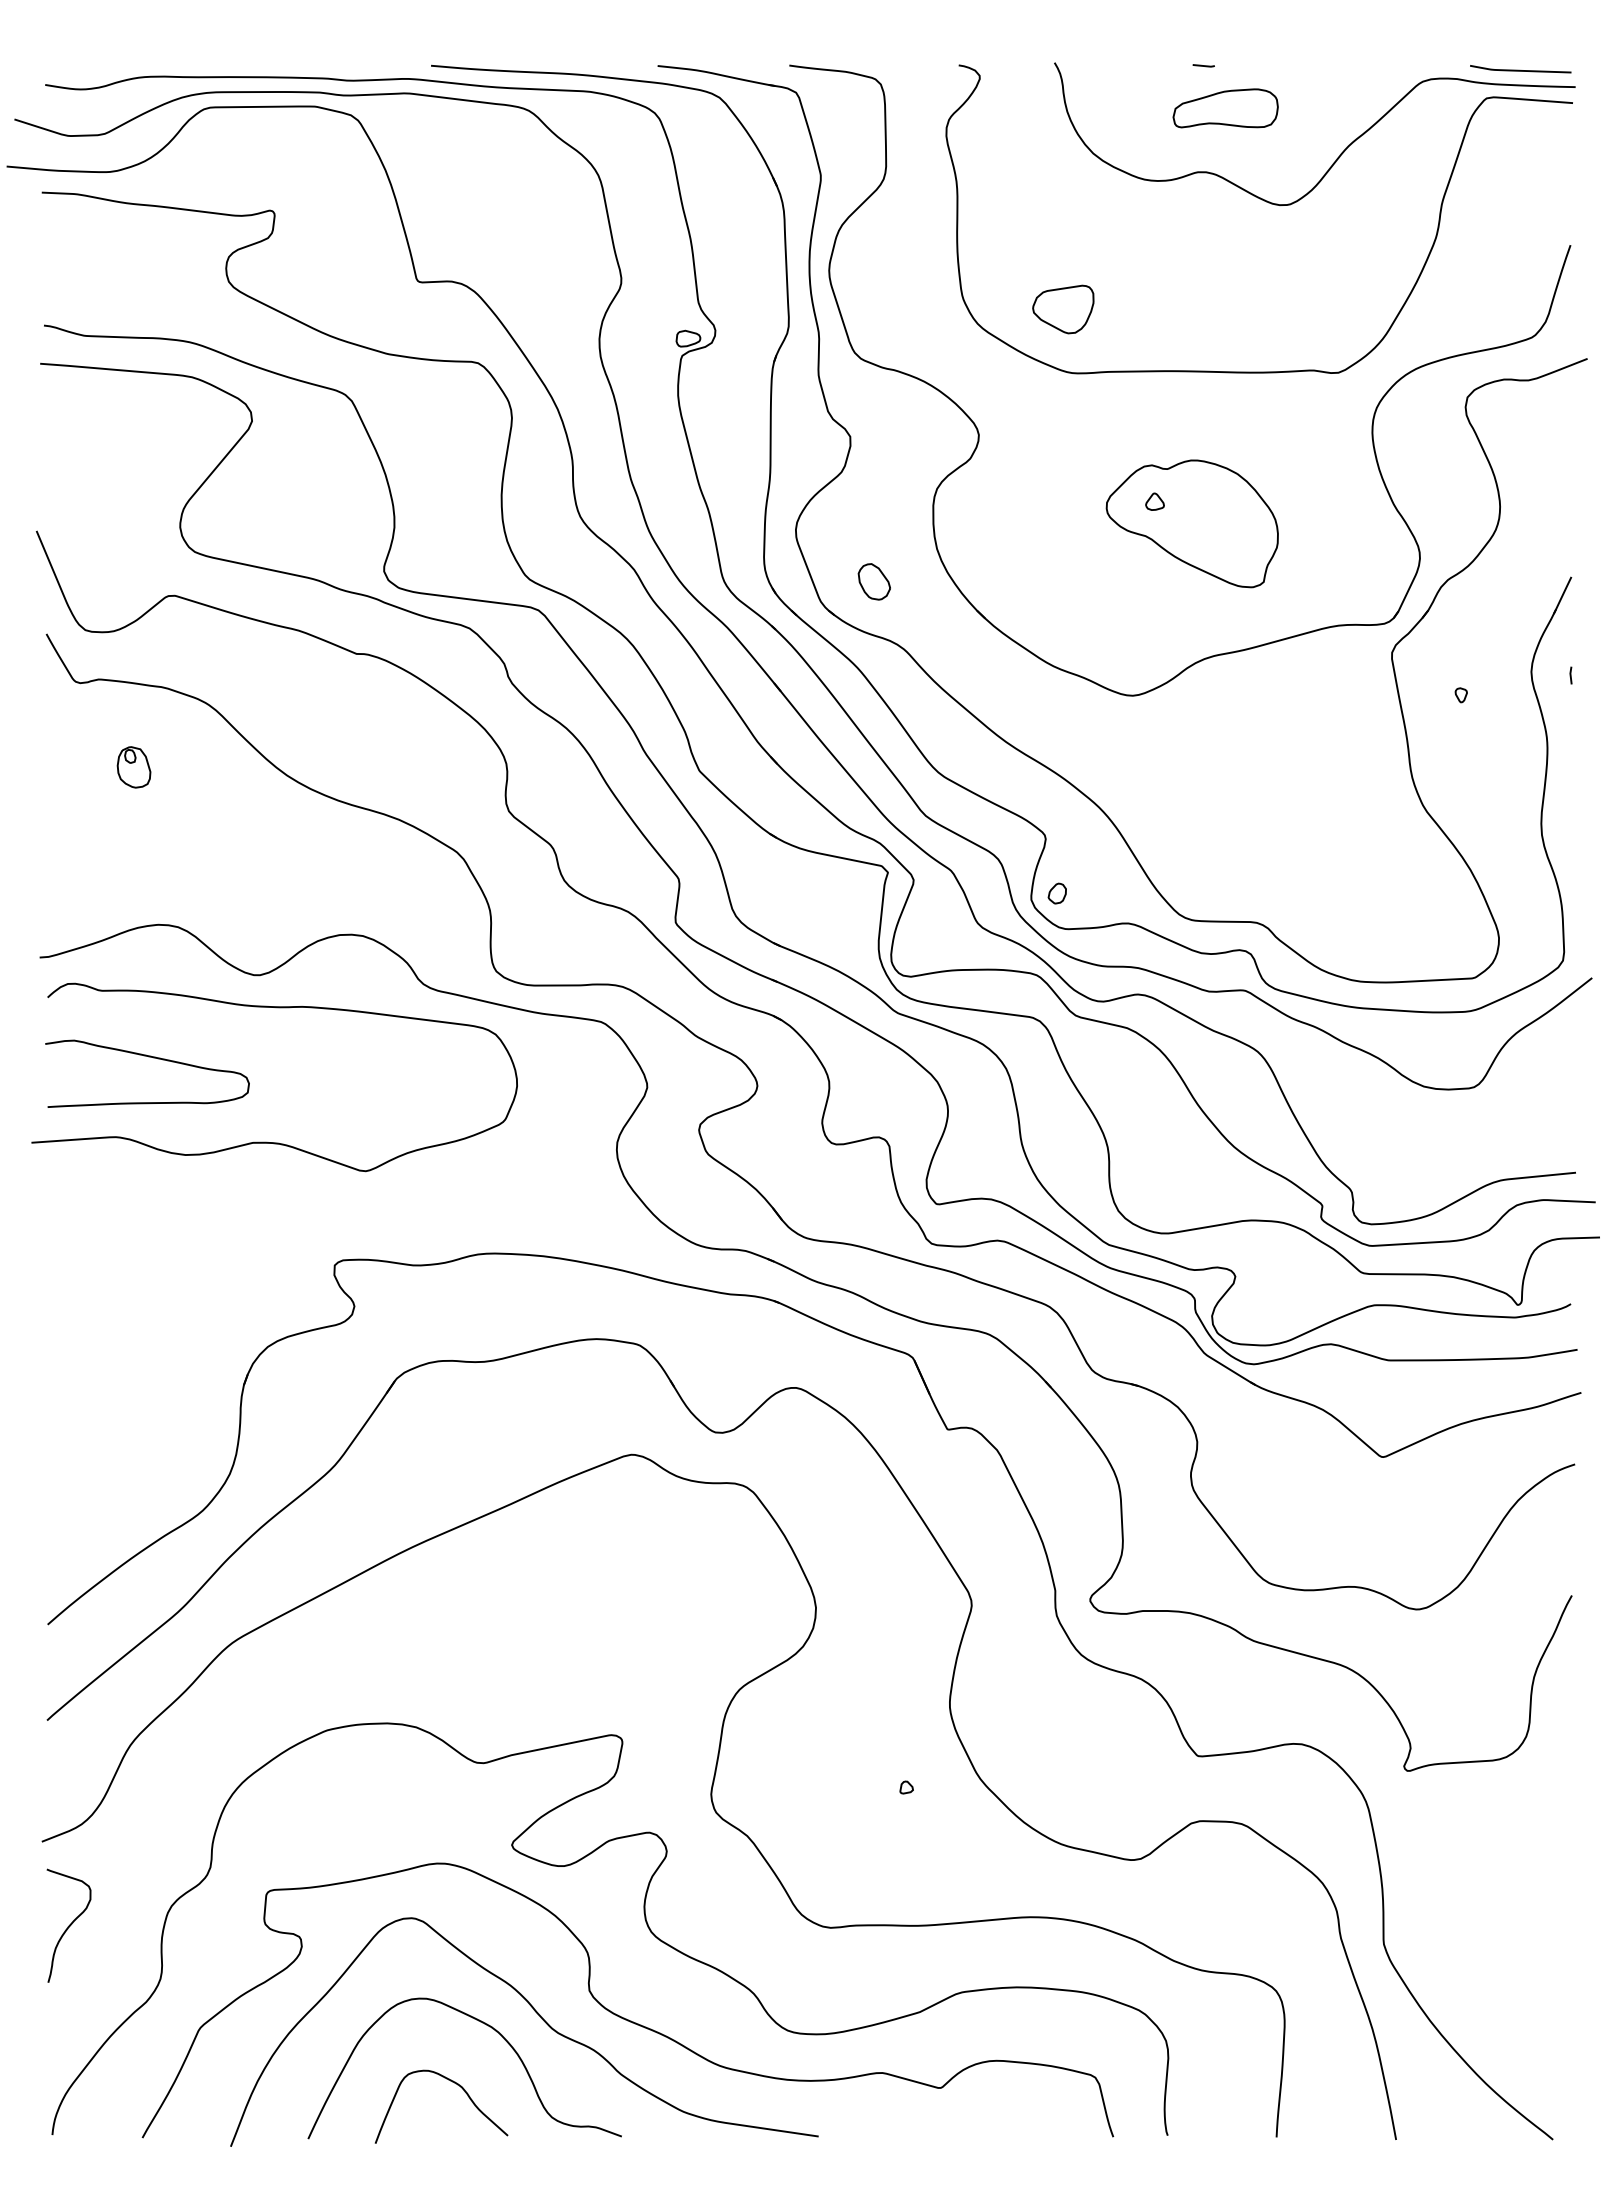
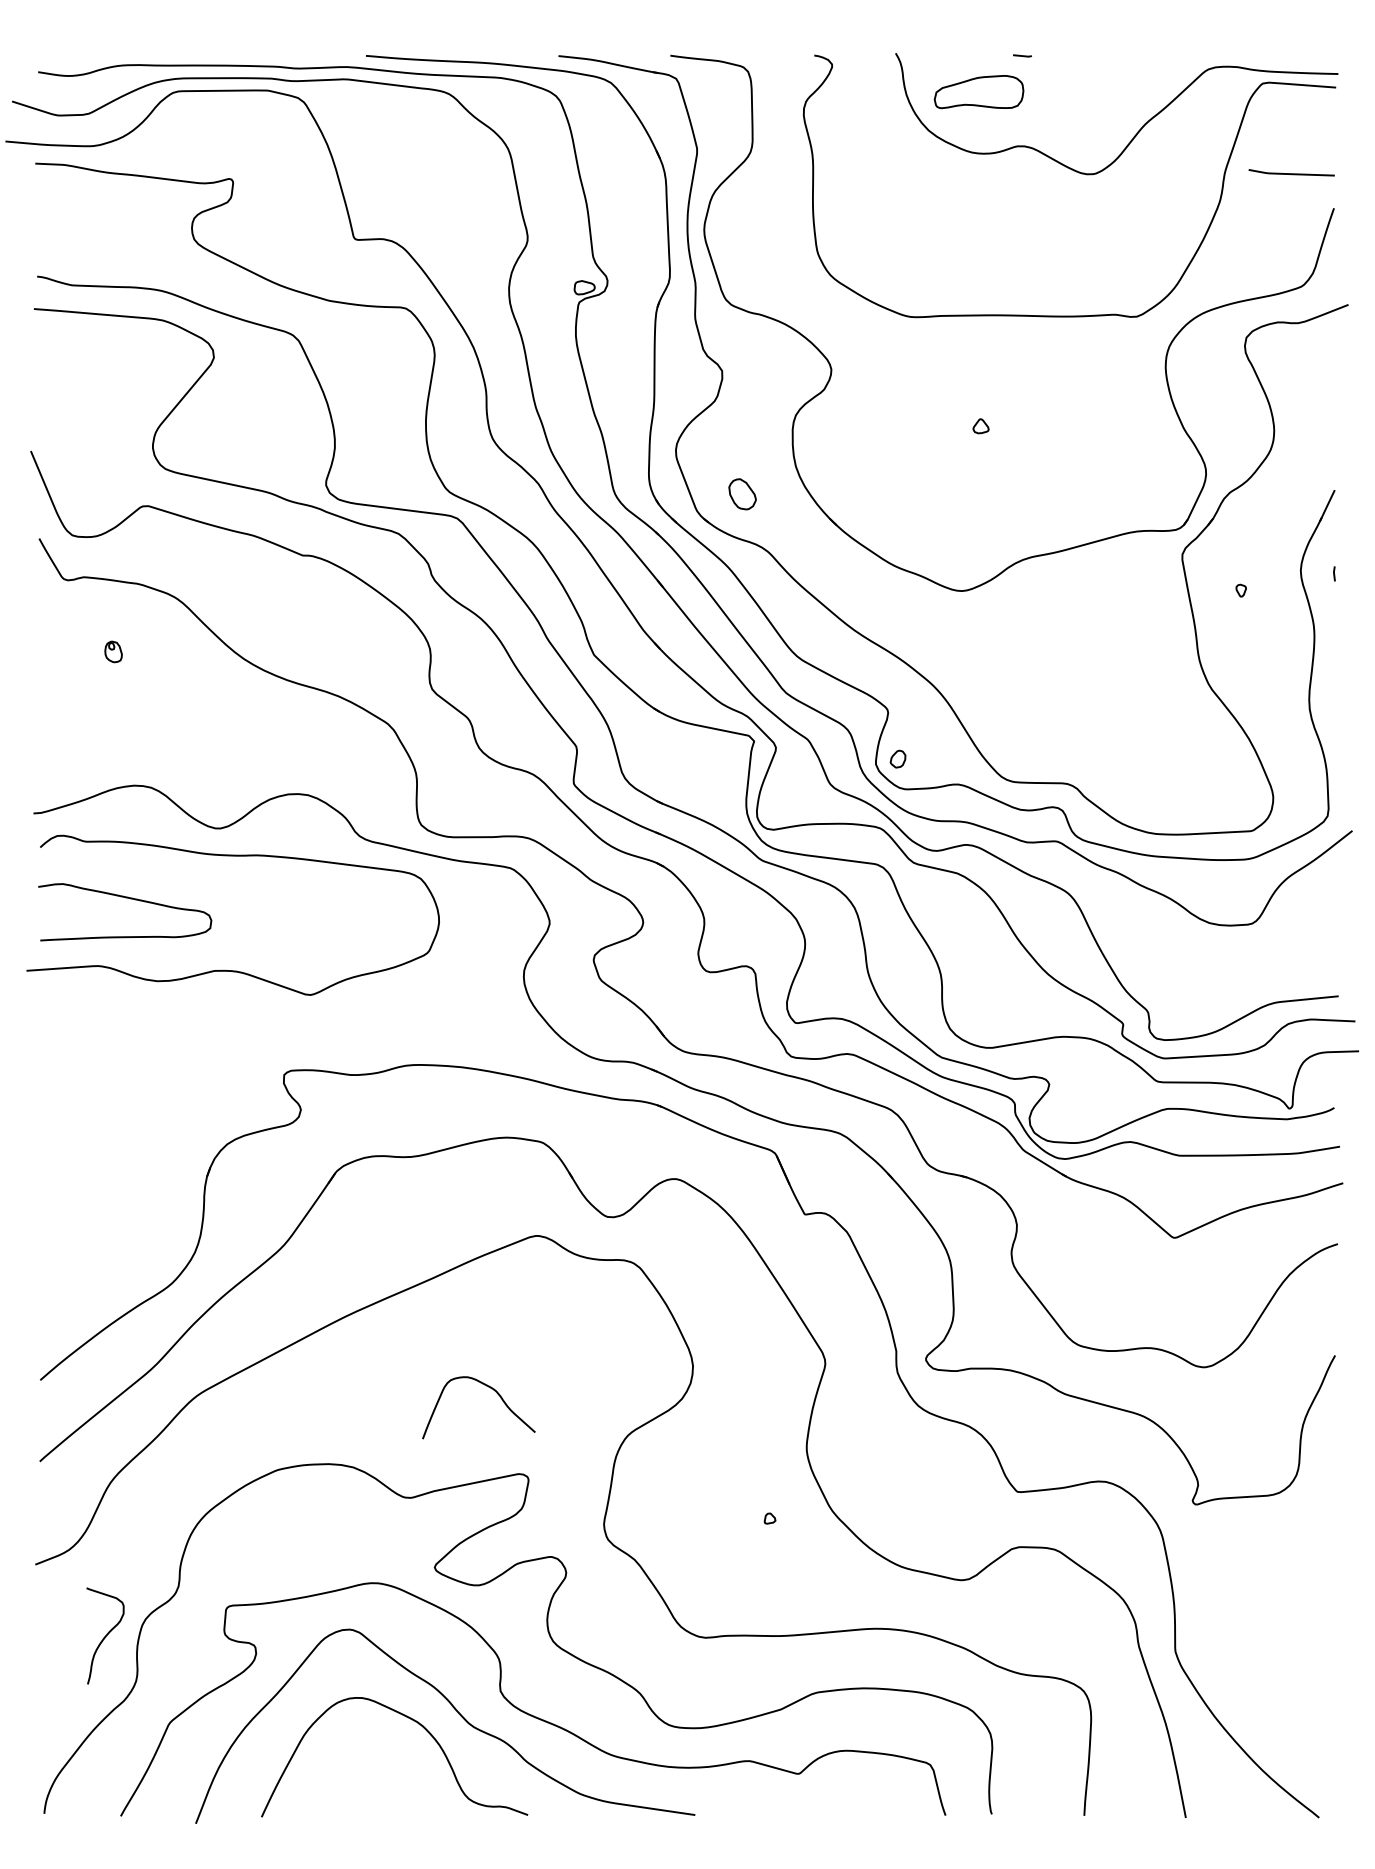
curve: (1520, 70) -> (1291, 173), moved
part: (1225, 108) -> (978, 92), moved
part: (1062, 308) -> (902, 262), removed
part: (1192, 523) -> (1012, 444), removed
part: (133, 766) -> (113, 651), size x0.6
curve: (69, 1925) -> (105, 1635), moved
curve: (456, 2085) -> (491, 1389), moved

